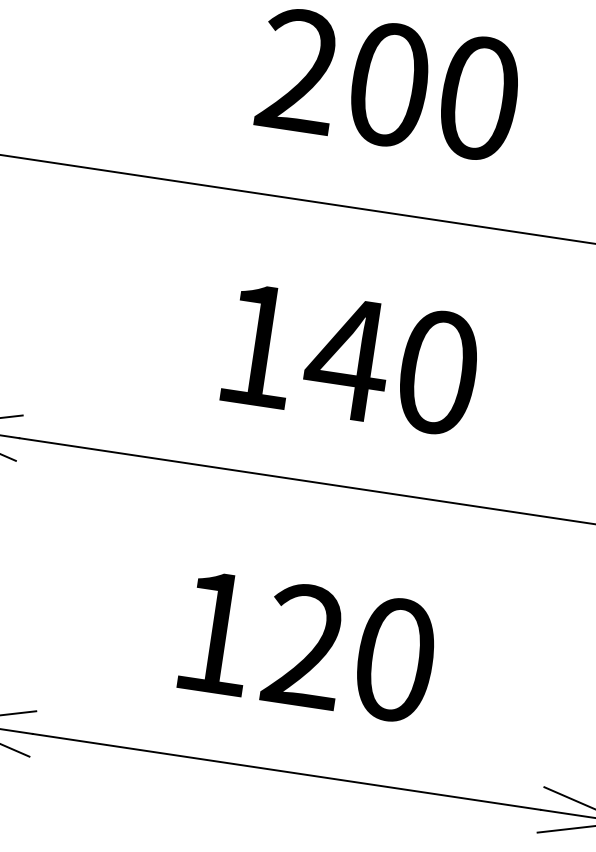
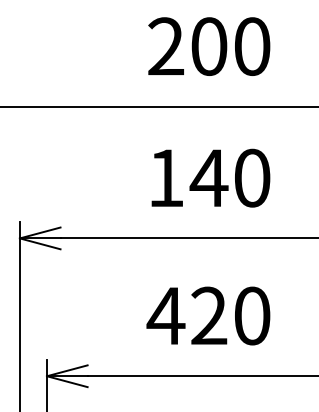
text: (214, 631) -> (165, 315), 120 -> 420

